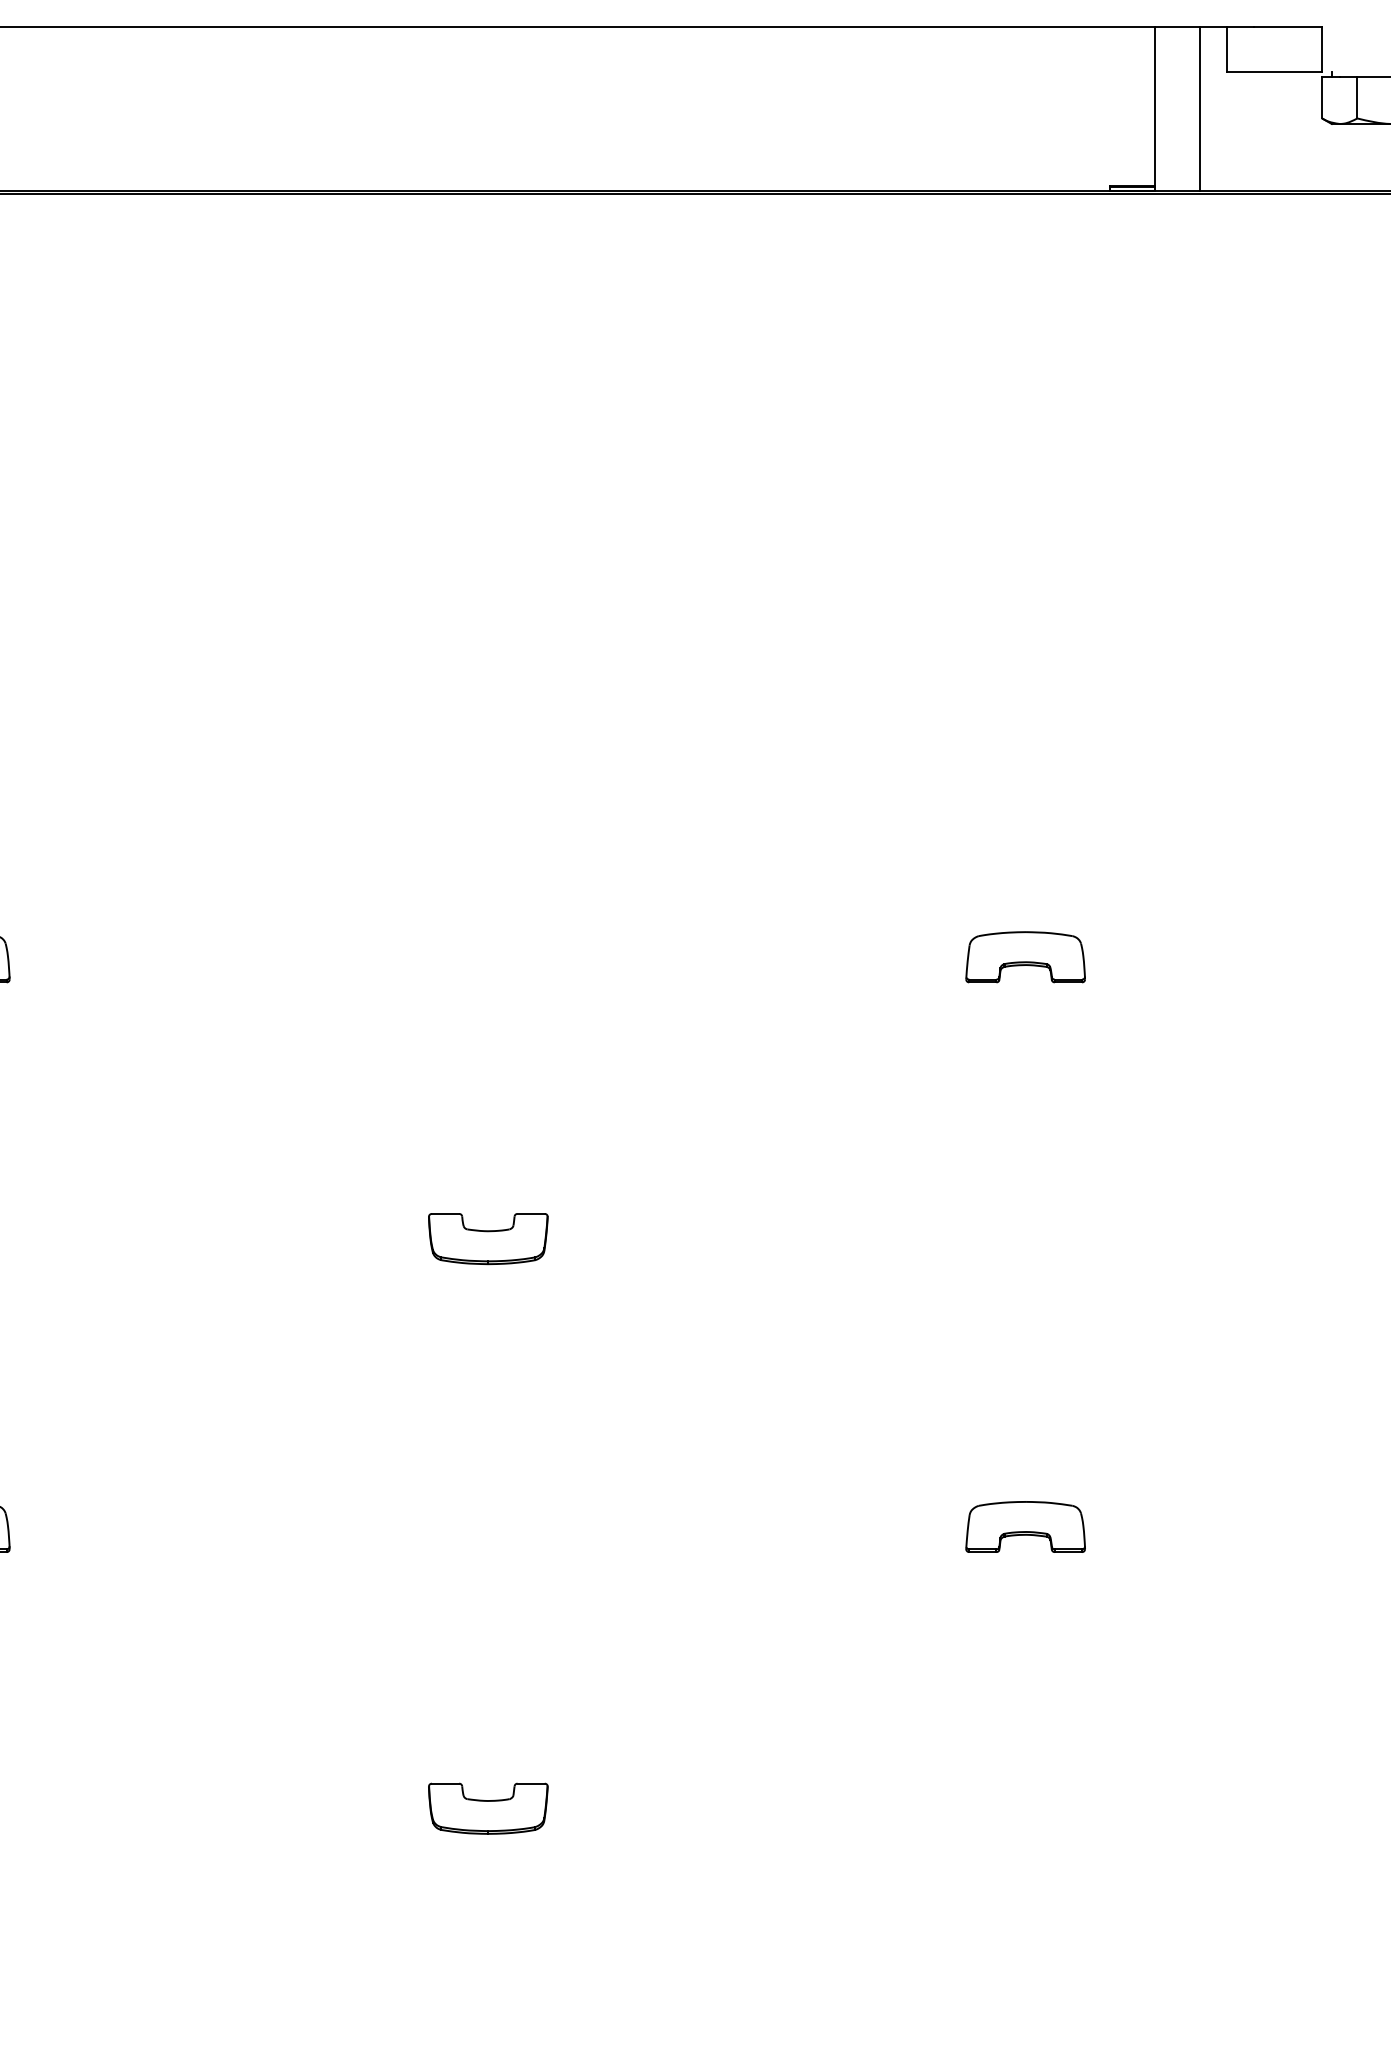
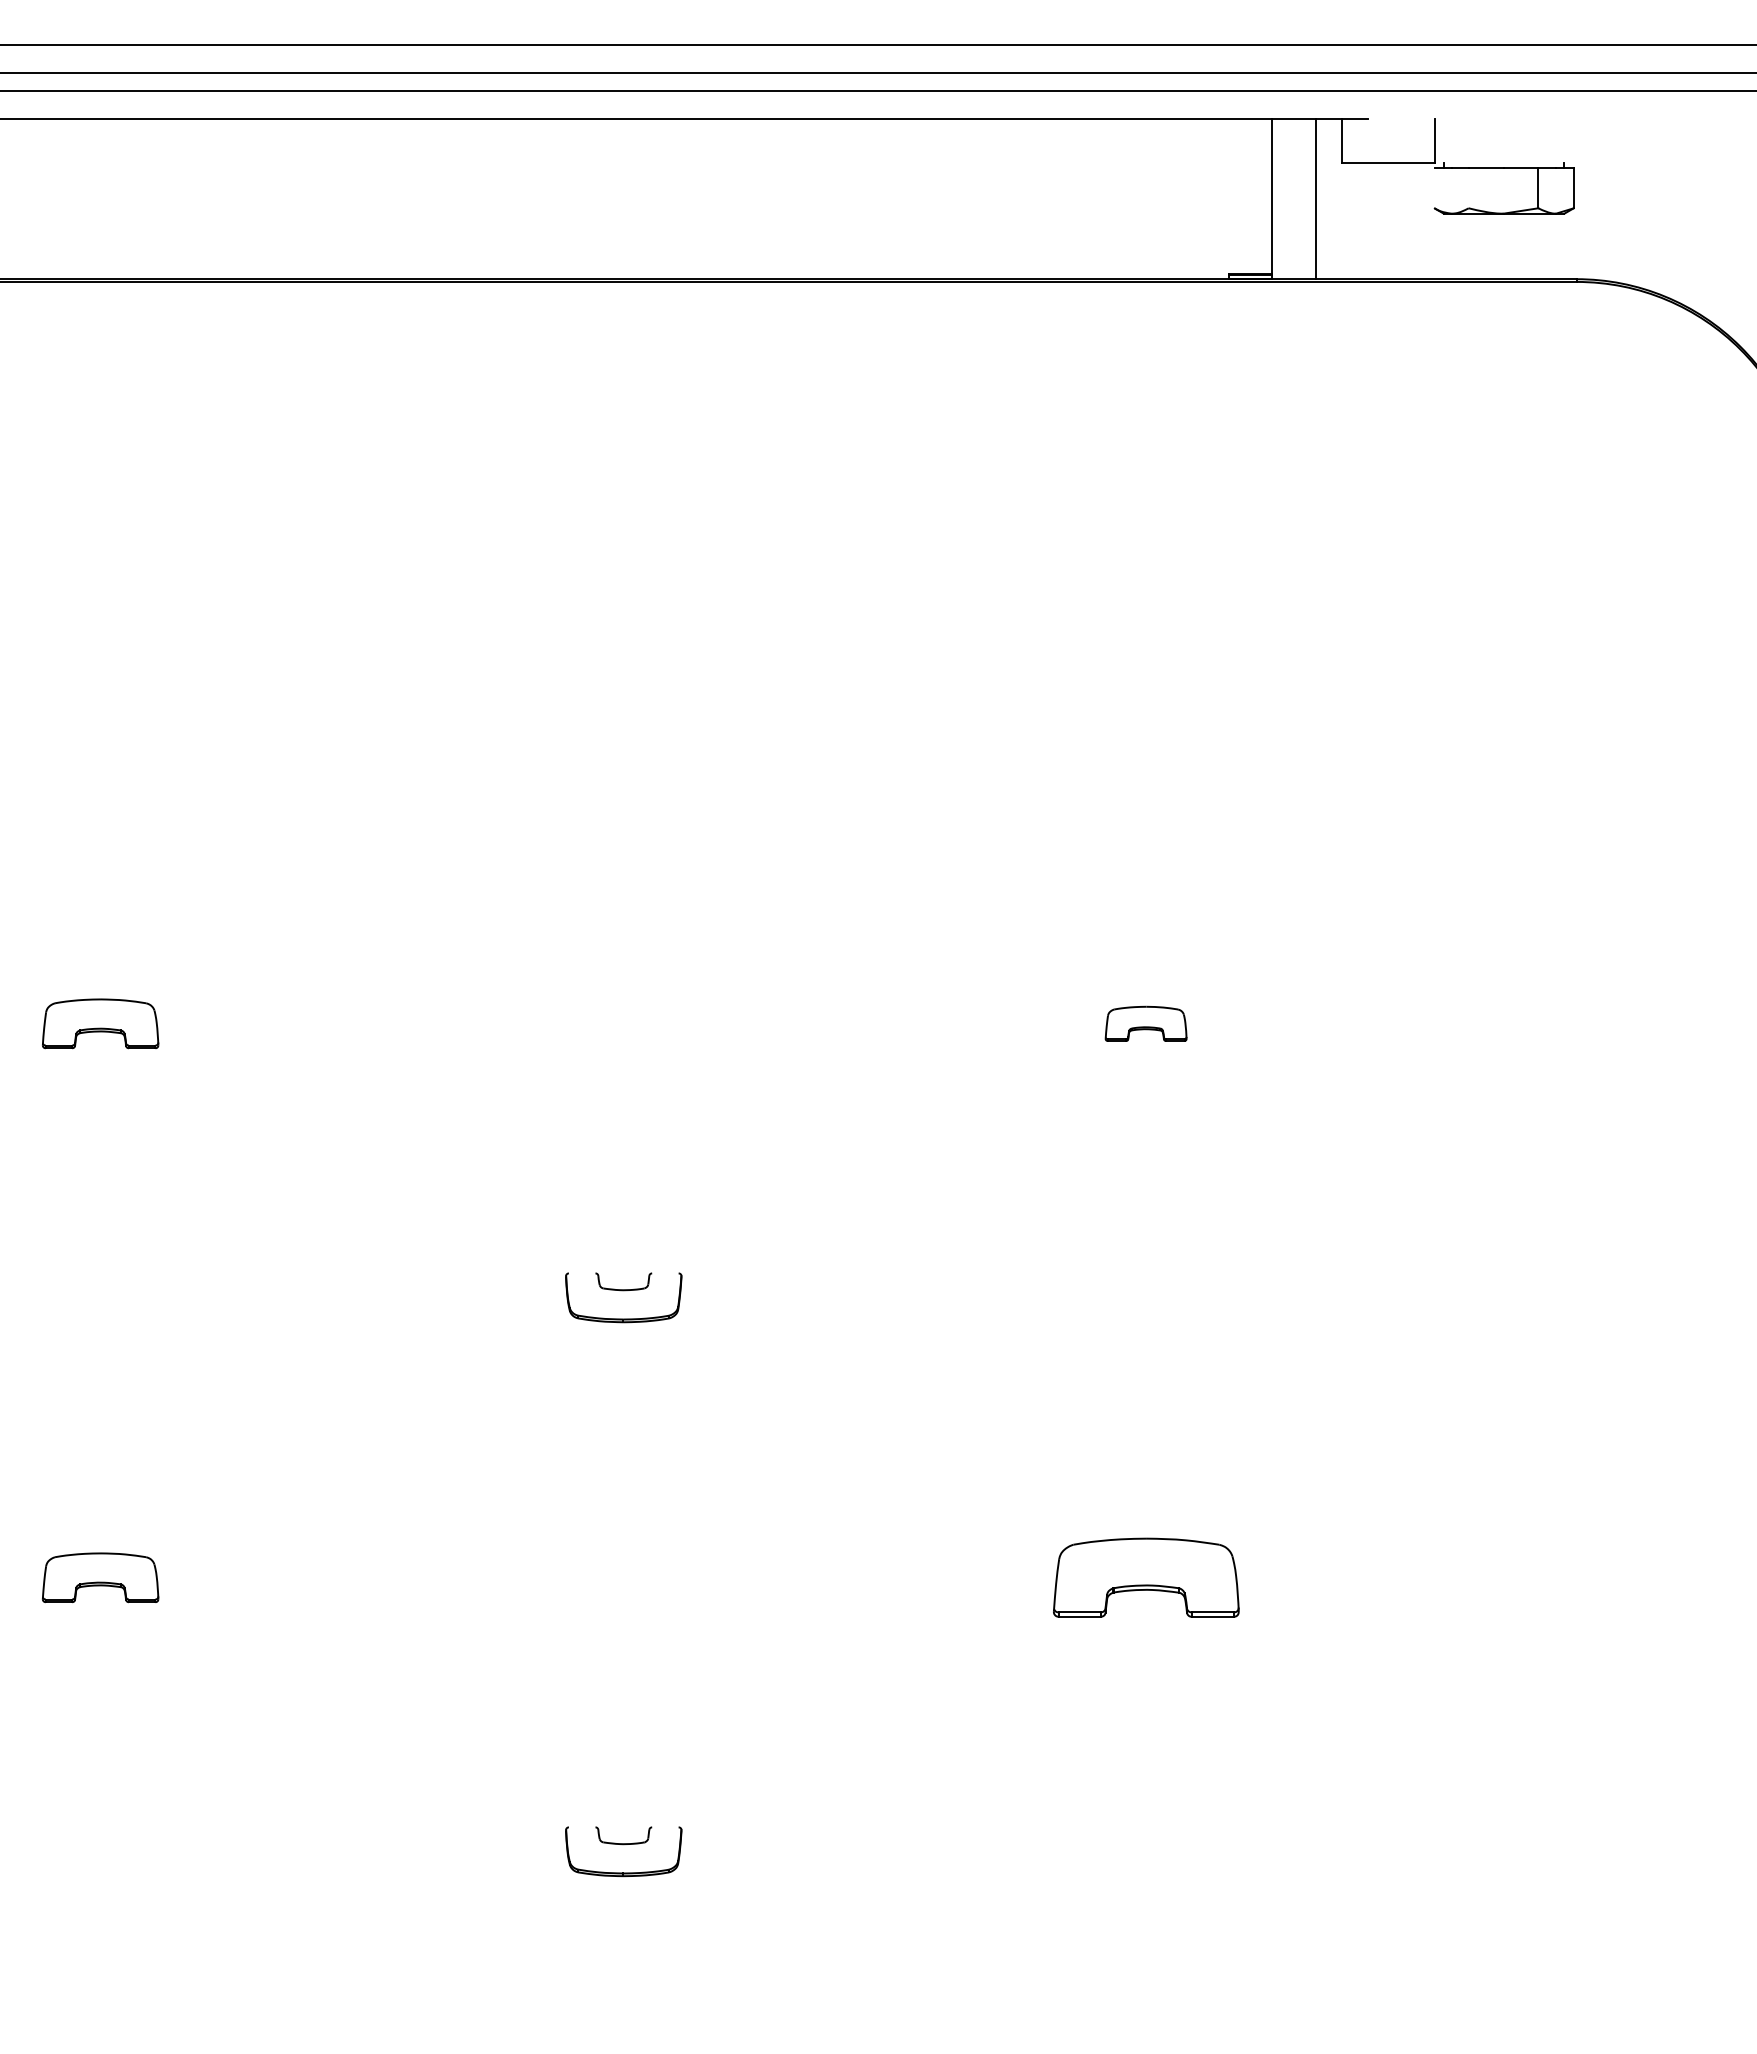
line: (1288, 27) -> (1401, 119), removed
line: (1322, 98) -> (1434, 188), removed
line: (1357, 98) -> (1468, 188), removed
part: (1024, 956) -> (1145, 1023), size x0.7
line: (444, 1214) -> (581, 1273), removed
line: (531, 1214) -> (665, 1273), removed
part: (1024, 1526) -> (1145, 1577), size x1.6
line: (444, 1783) -> (581, 1827), removed
line: (531, 1783) -> (665, 1827), removed

